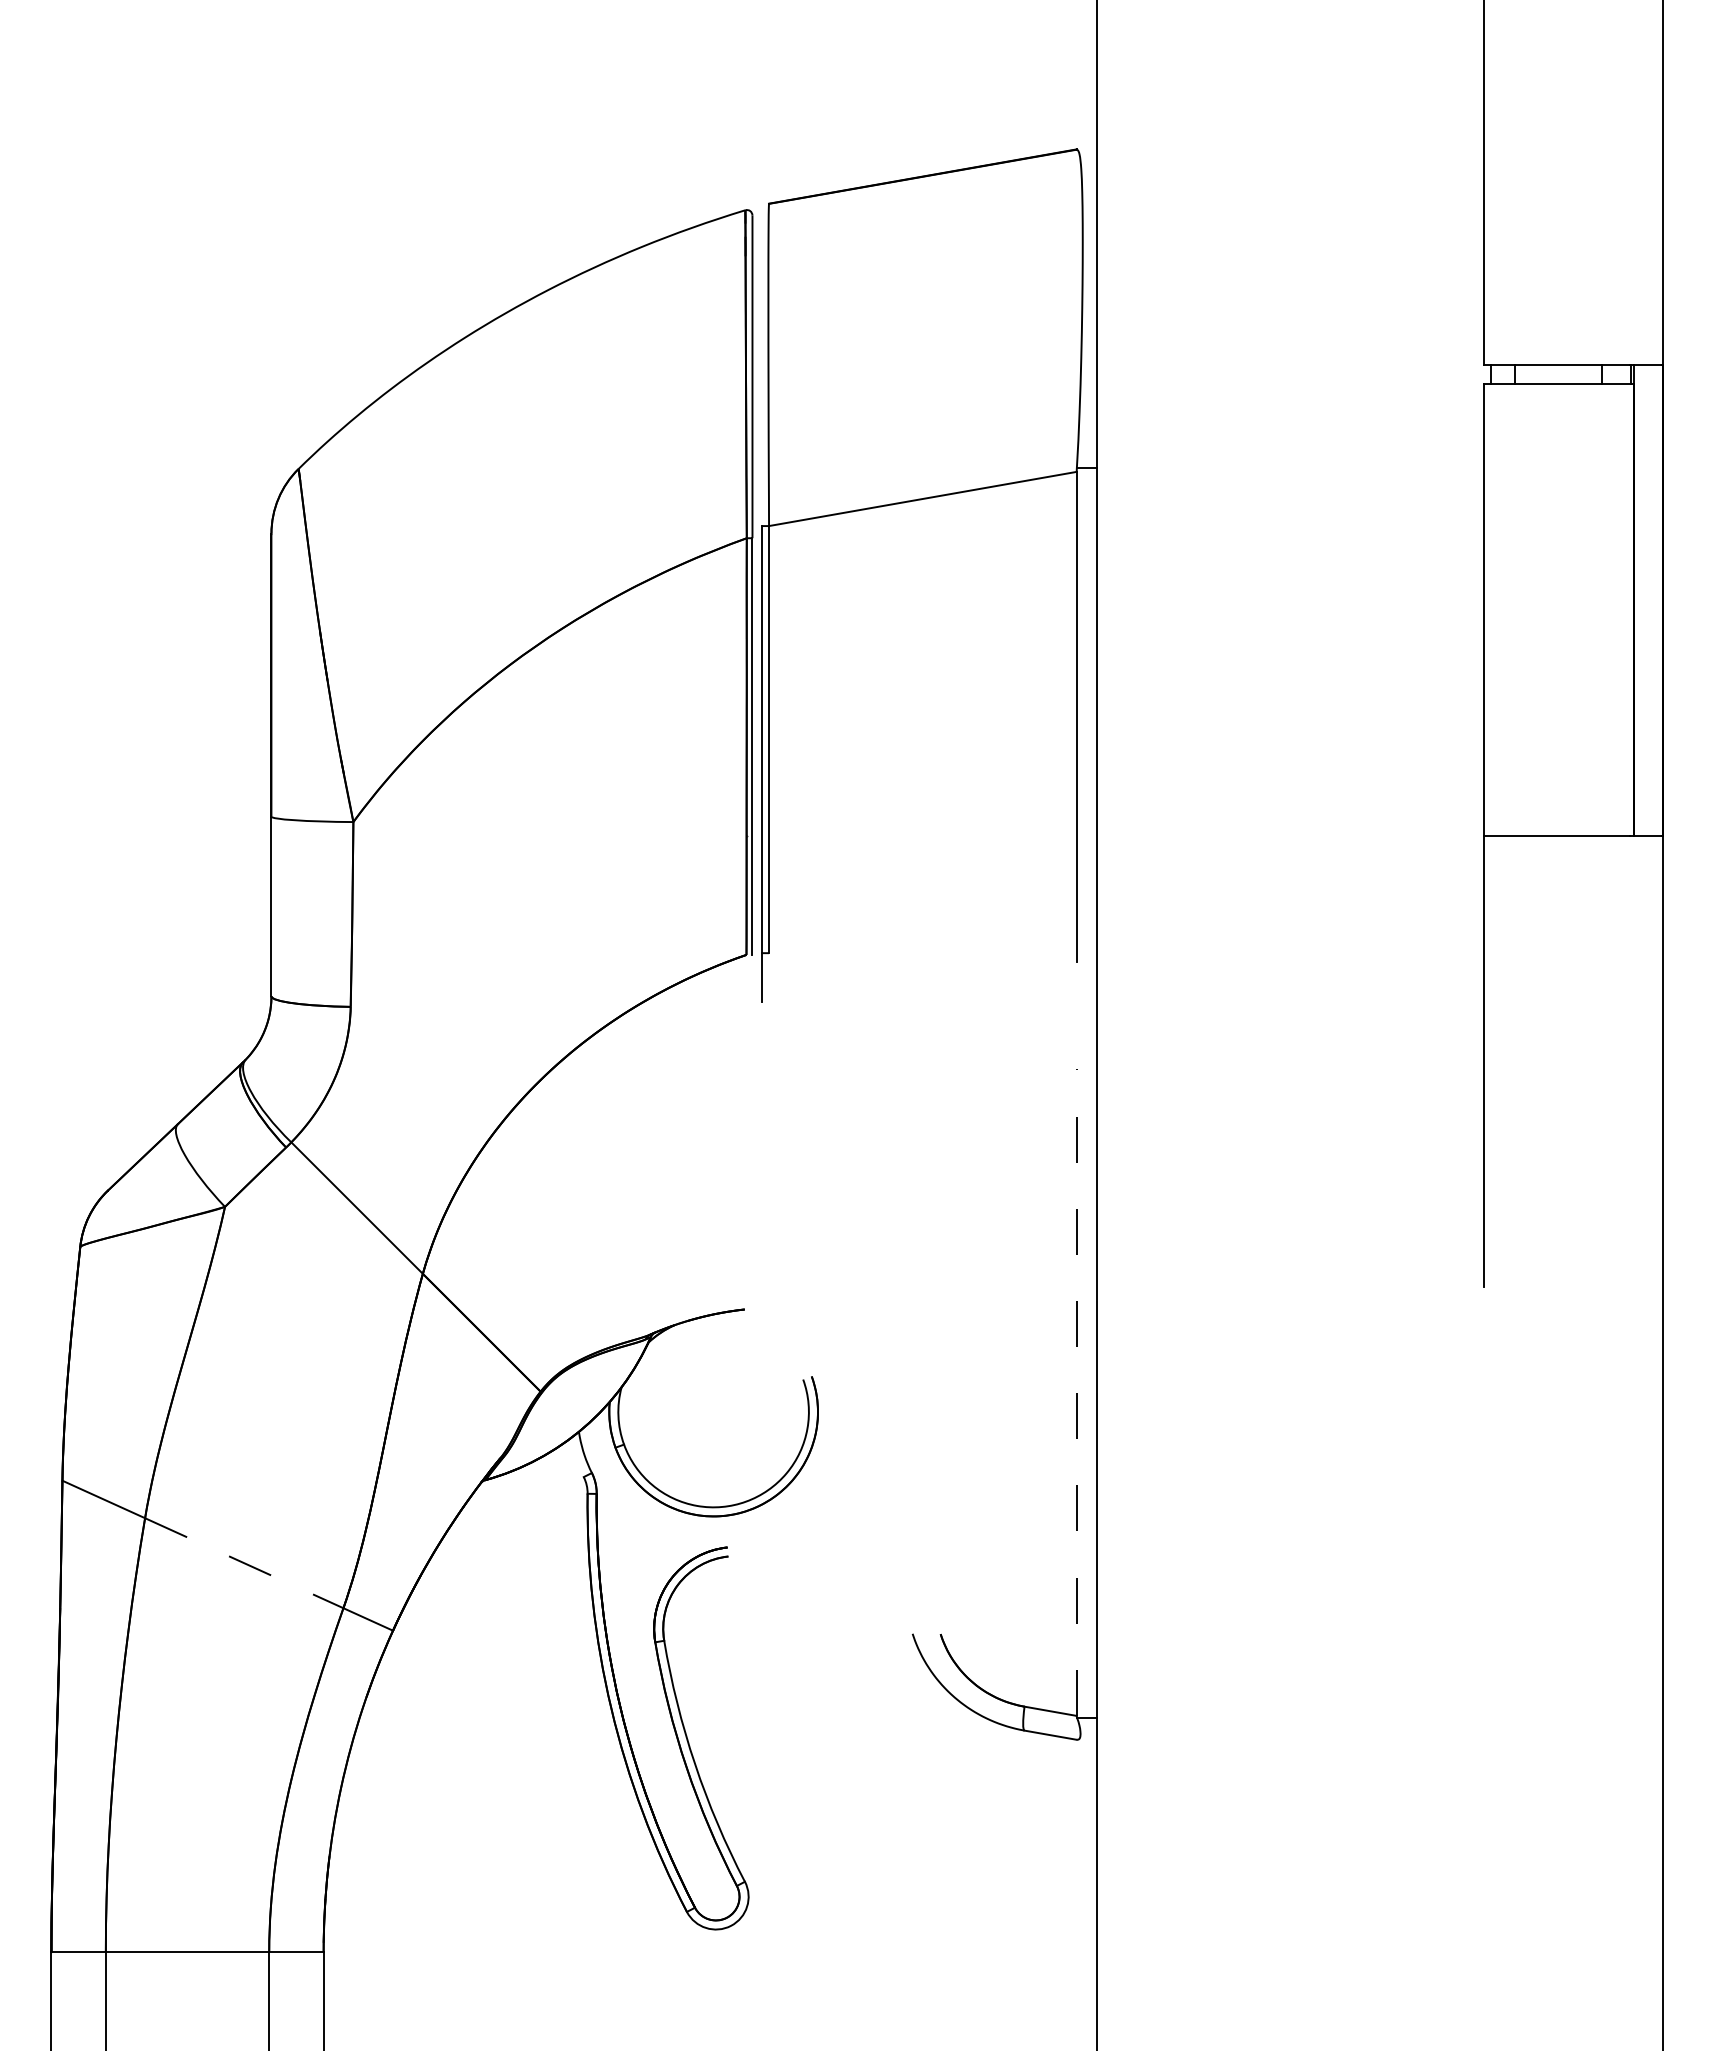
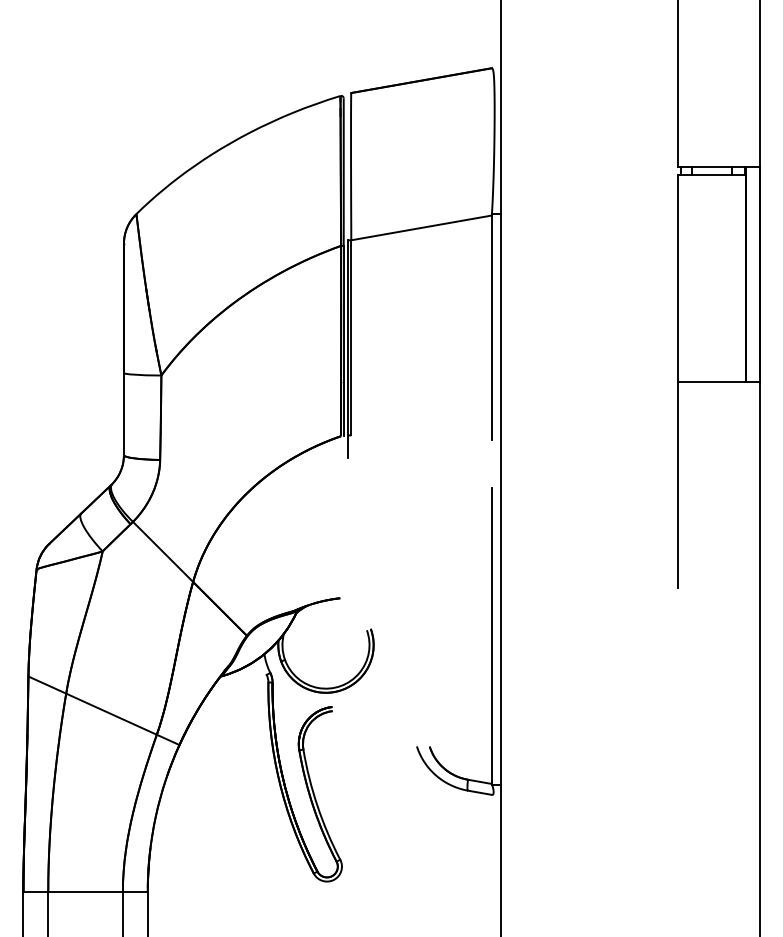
line: (1075, 1393) -> (491, 636), dashed -> solid
line: (244, 1563) -> (111, 714), dashed -> solid

